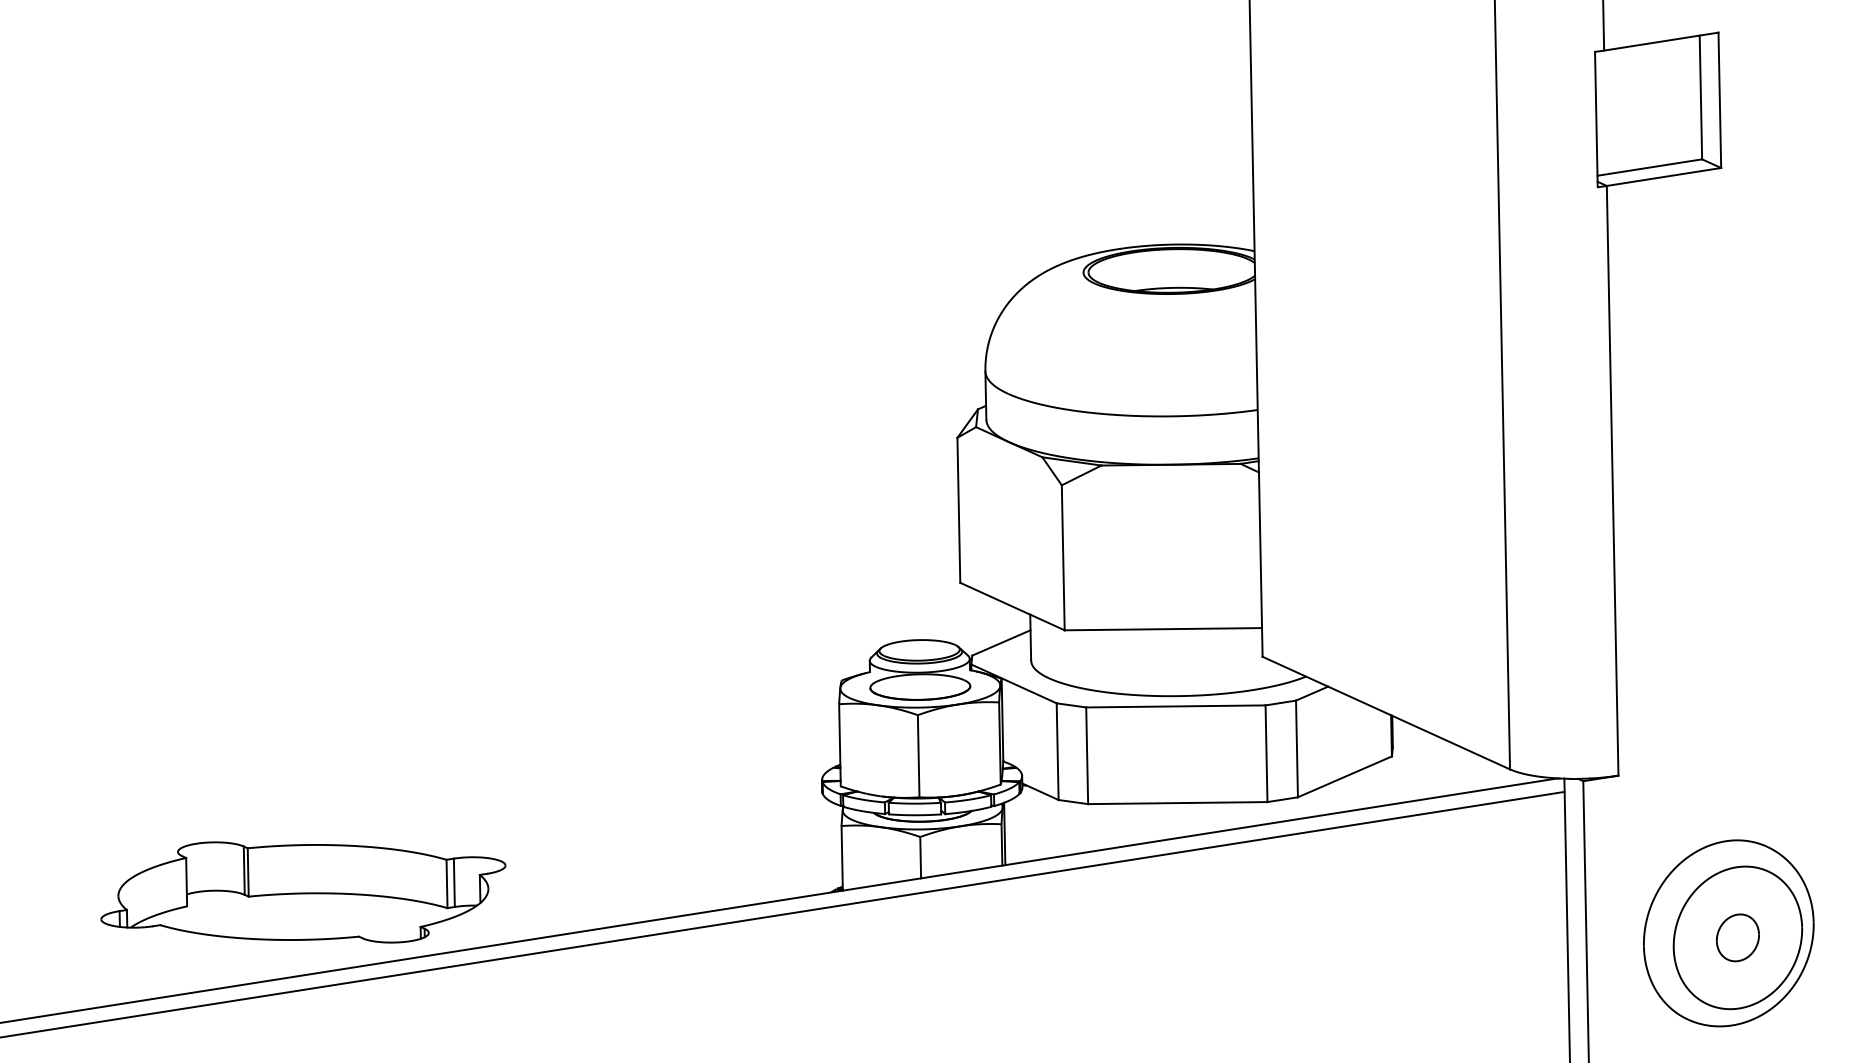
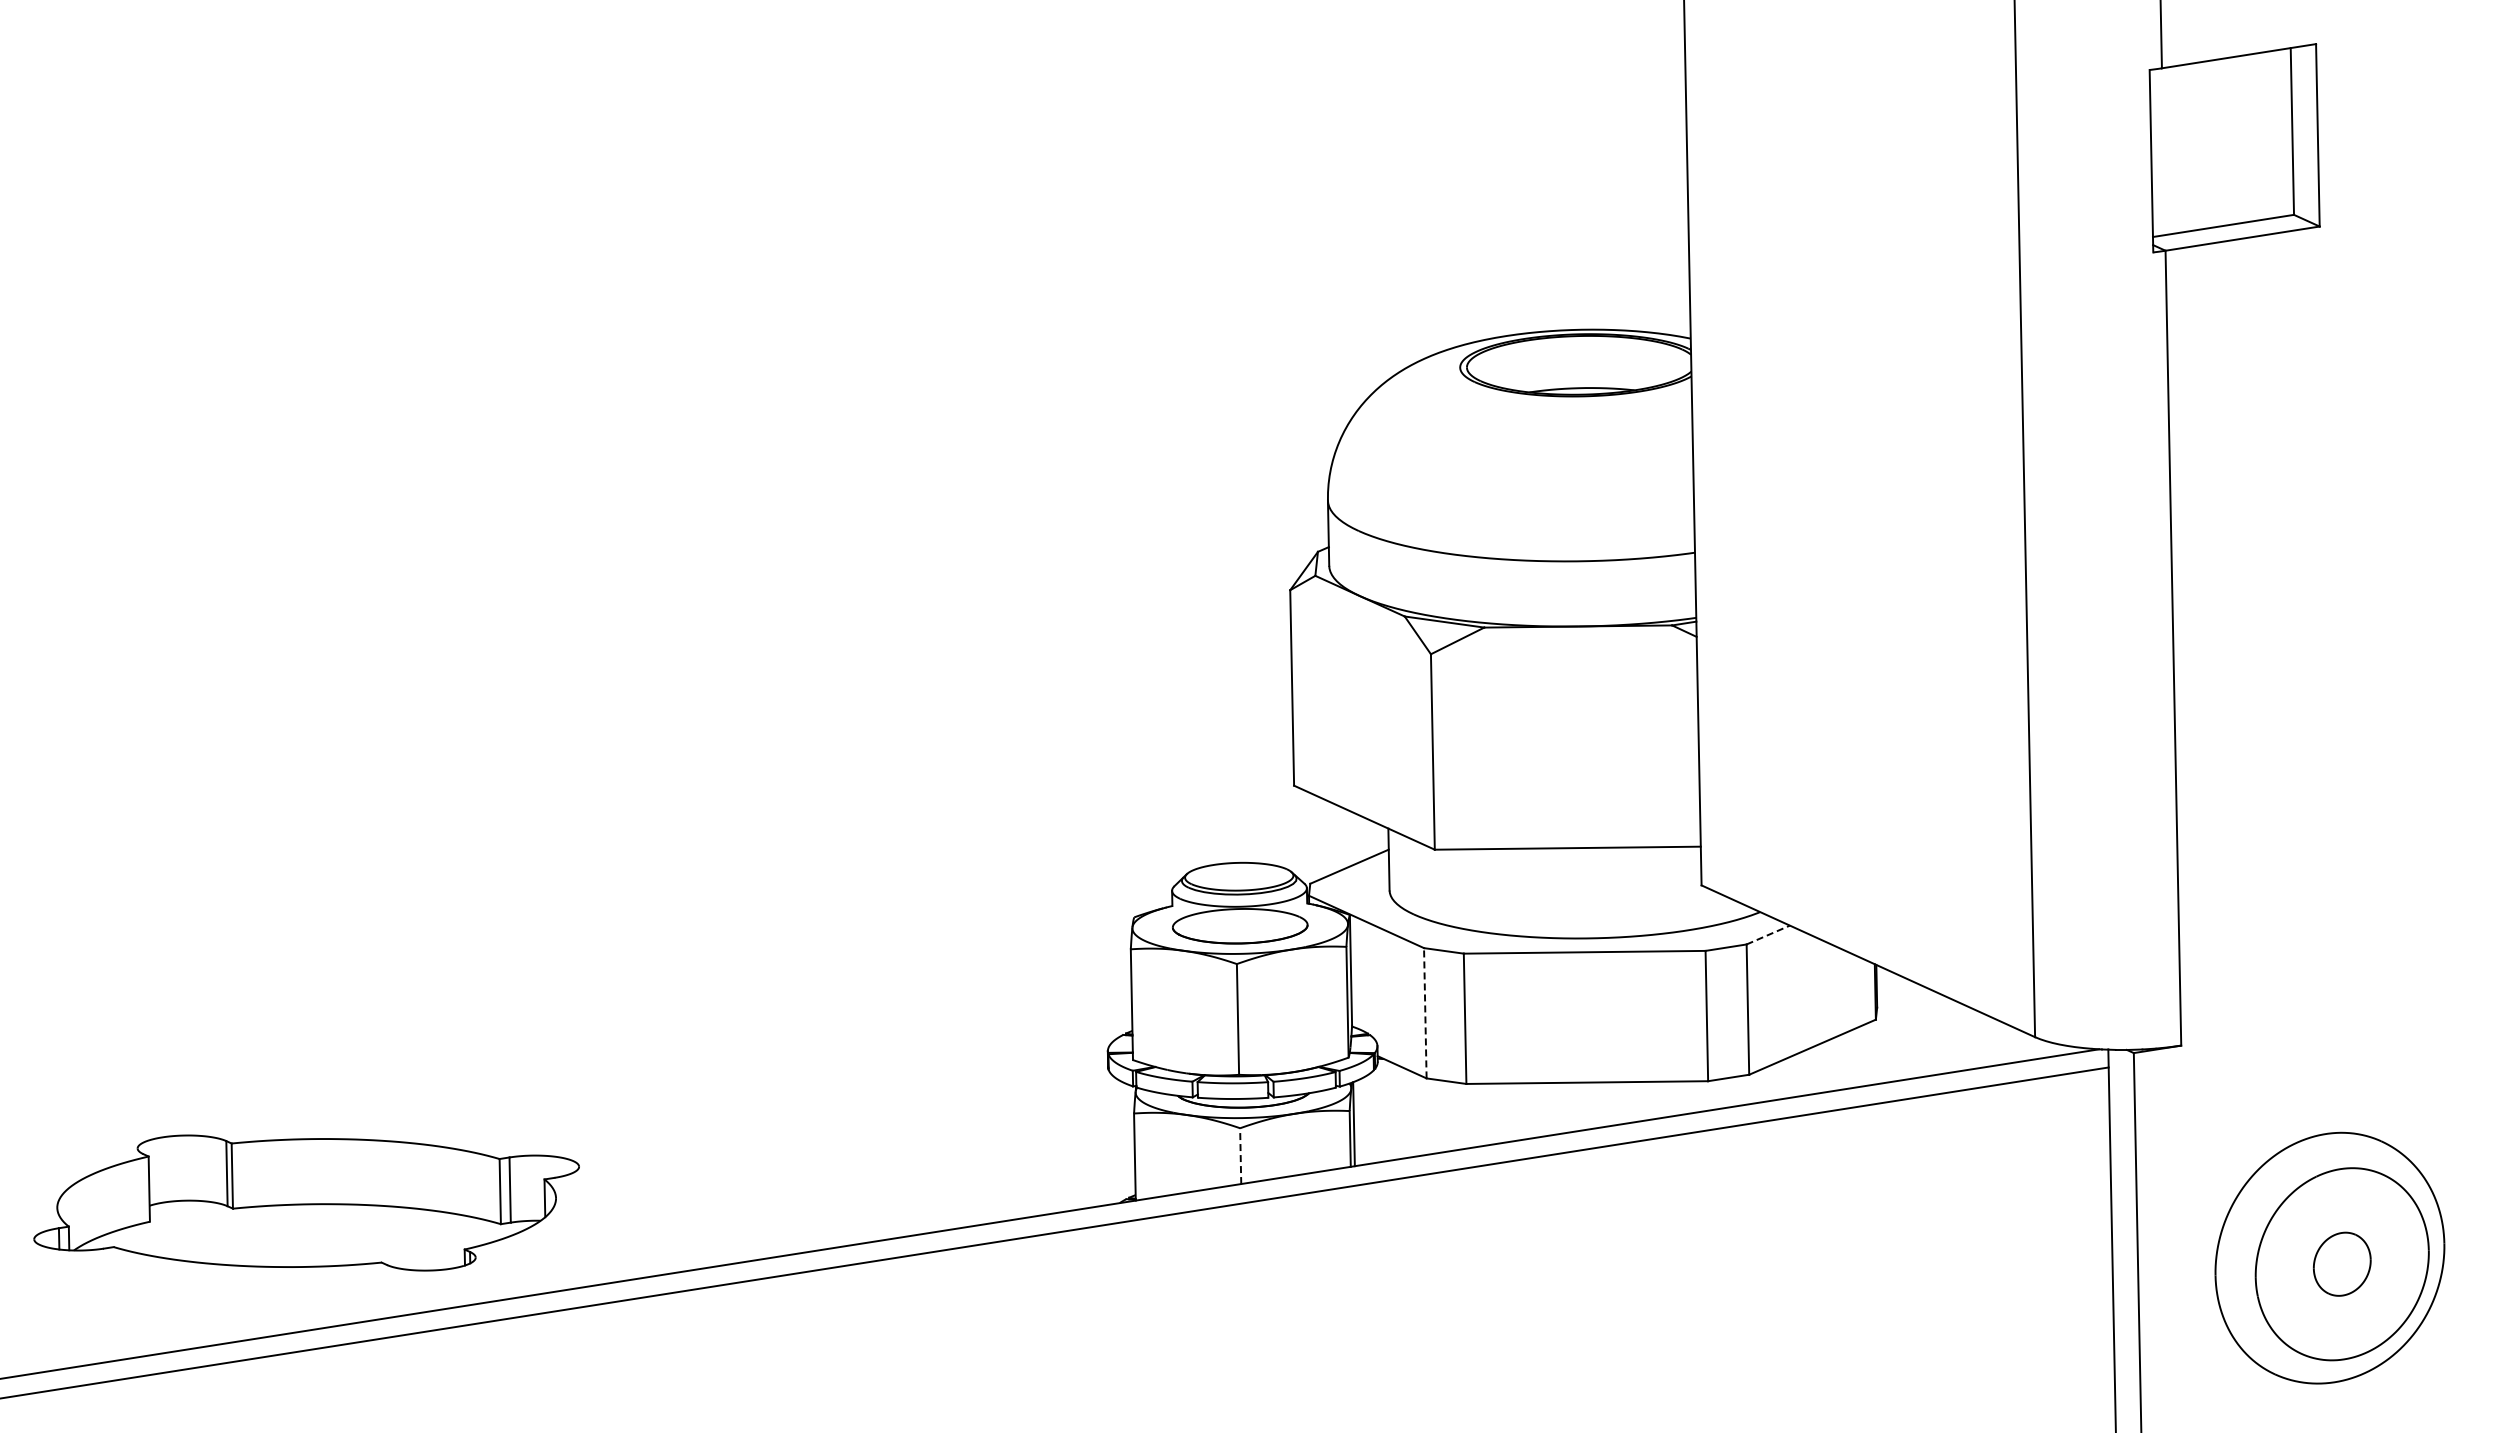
line: (1312, 693) -> (1768, 935), solid -> dashed
line: (1057, 751) -> (1425, 1012), solid -> dashed
line: (920, 857) -> (1240, 1156), solid -> dashed
part: (303, 892) -> (306, 1202), moved

